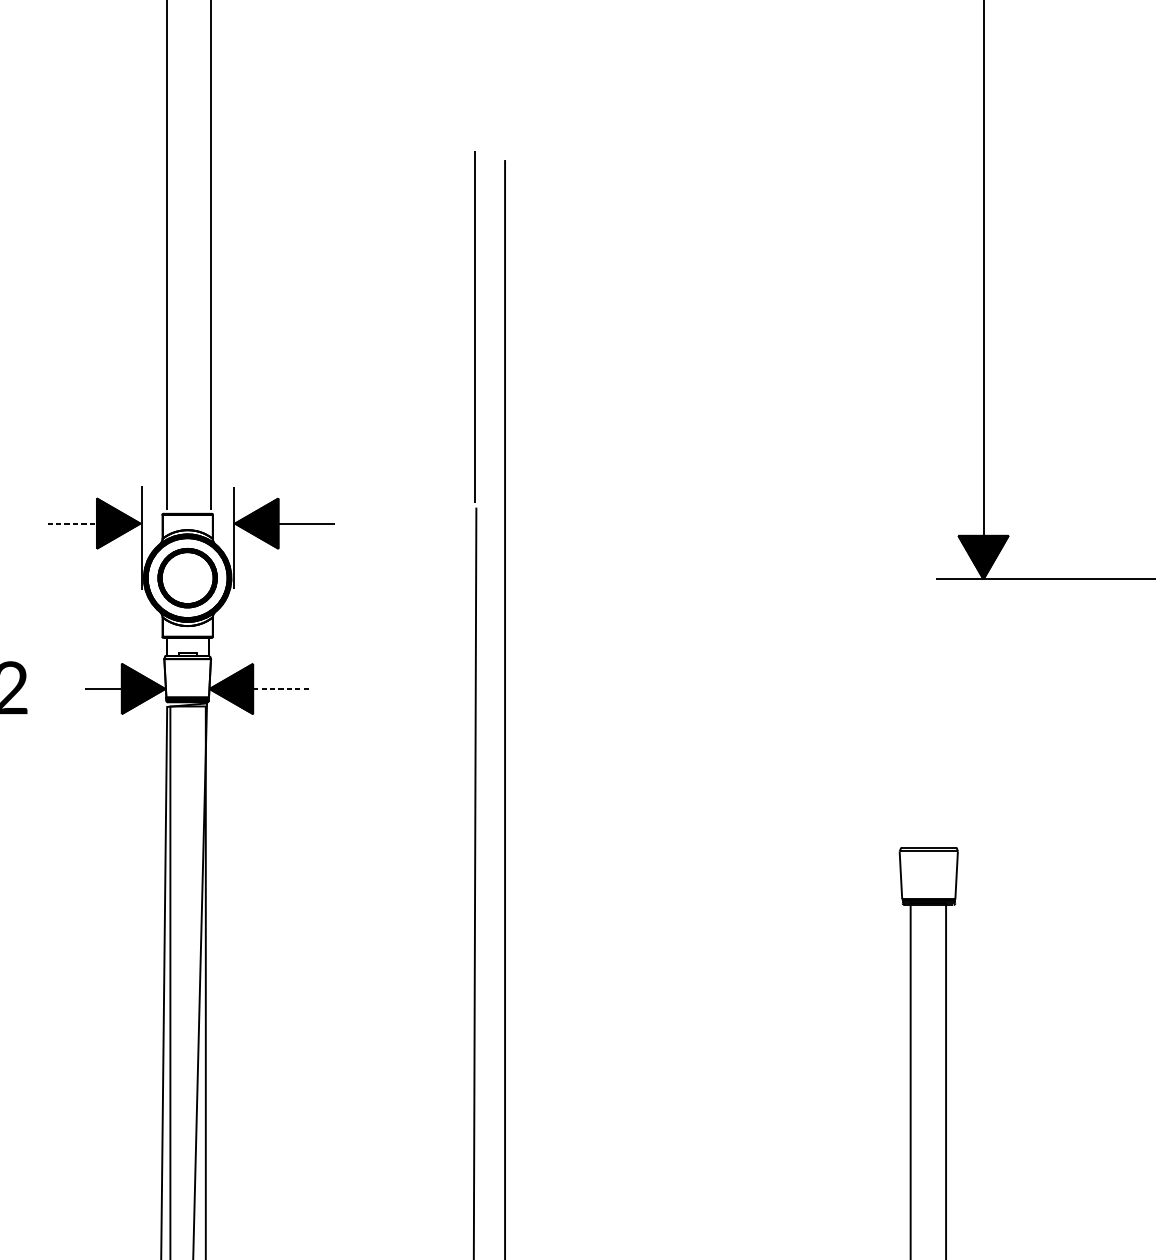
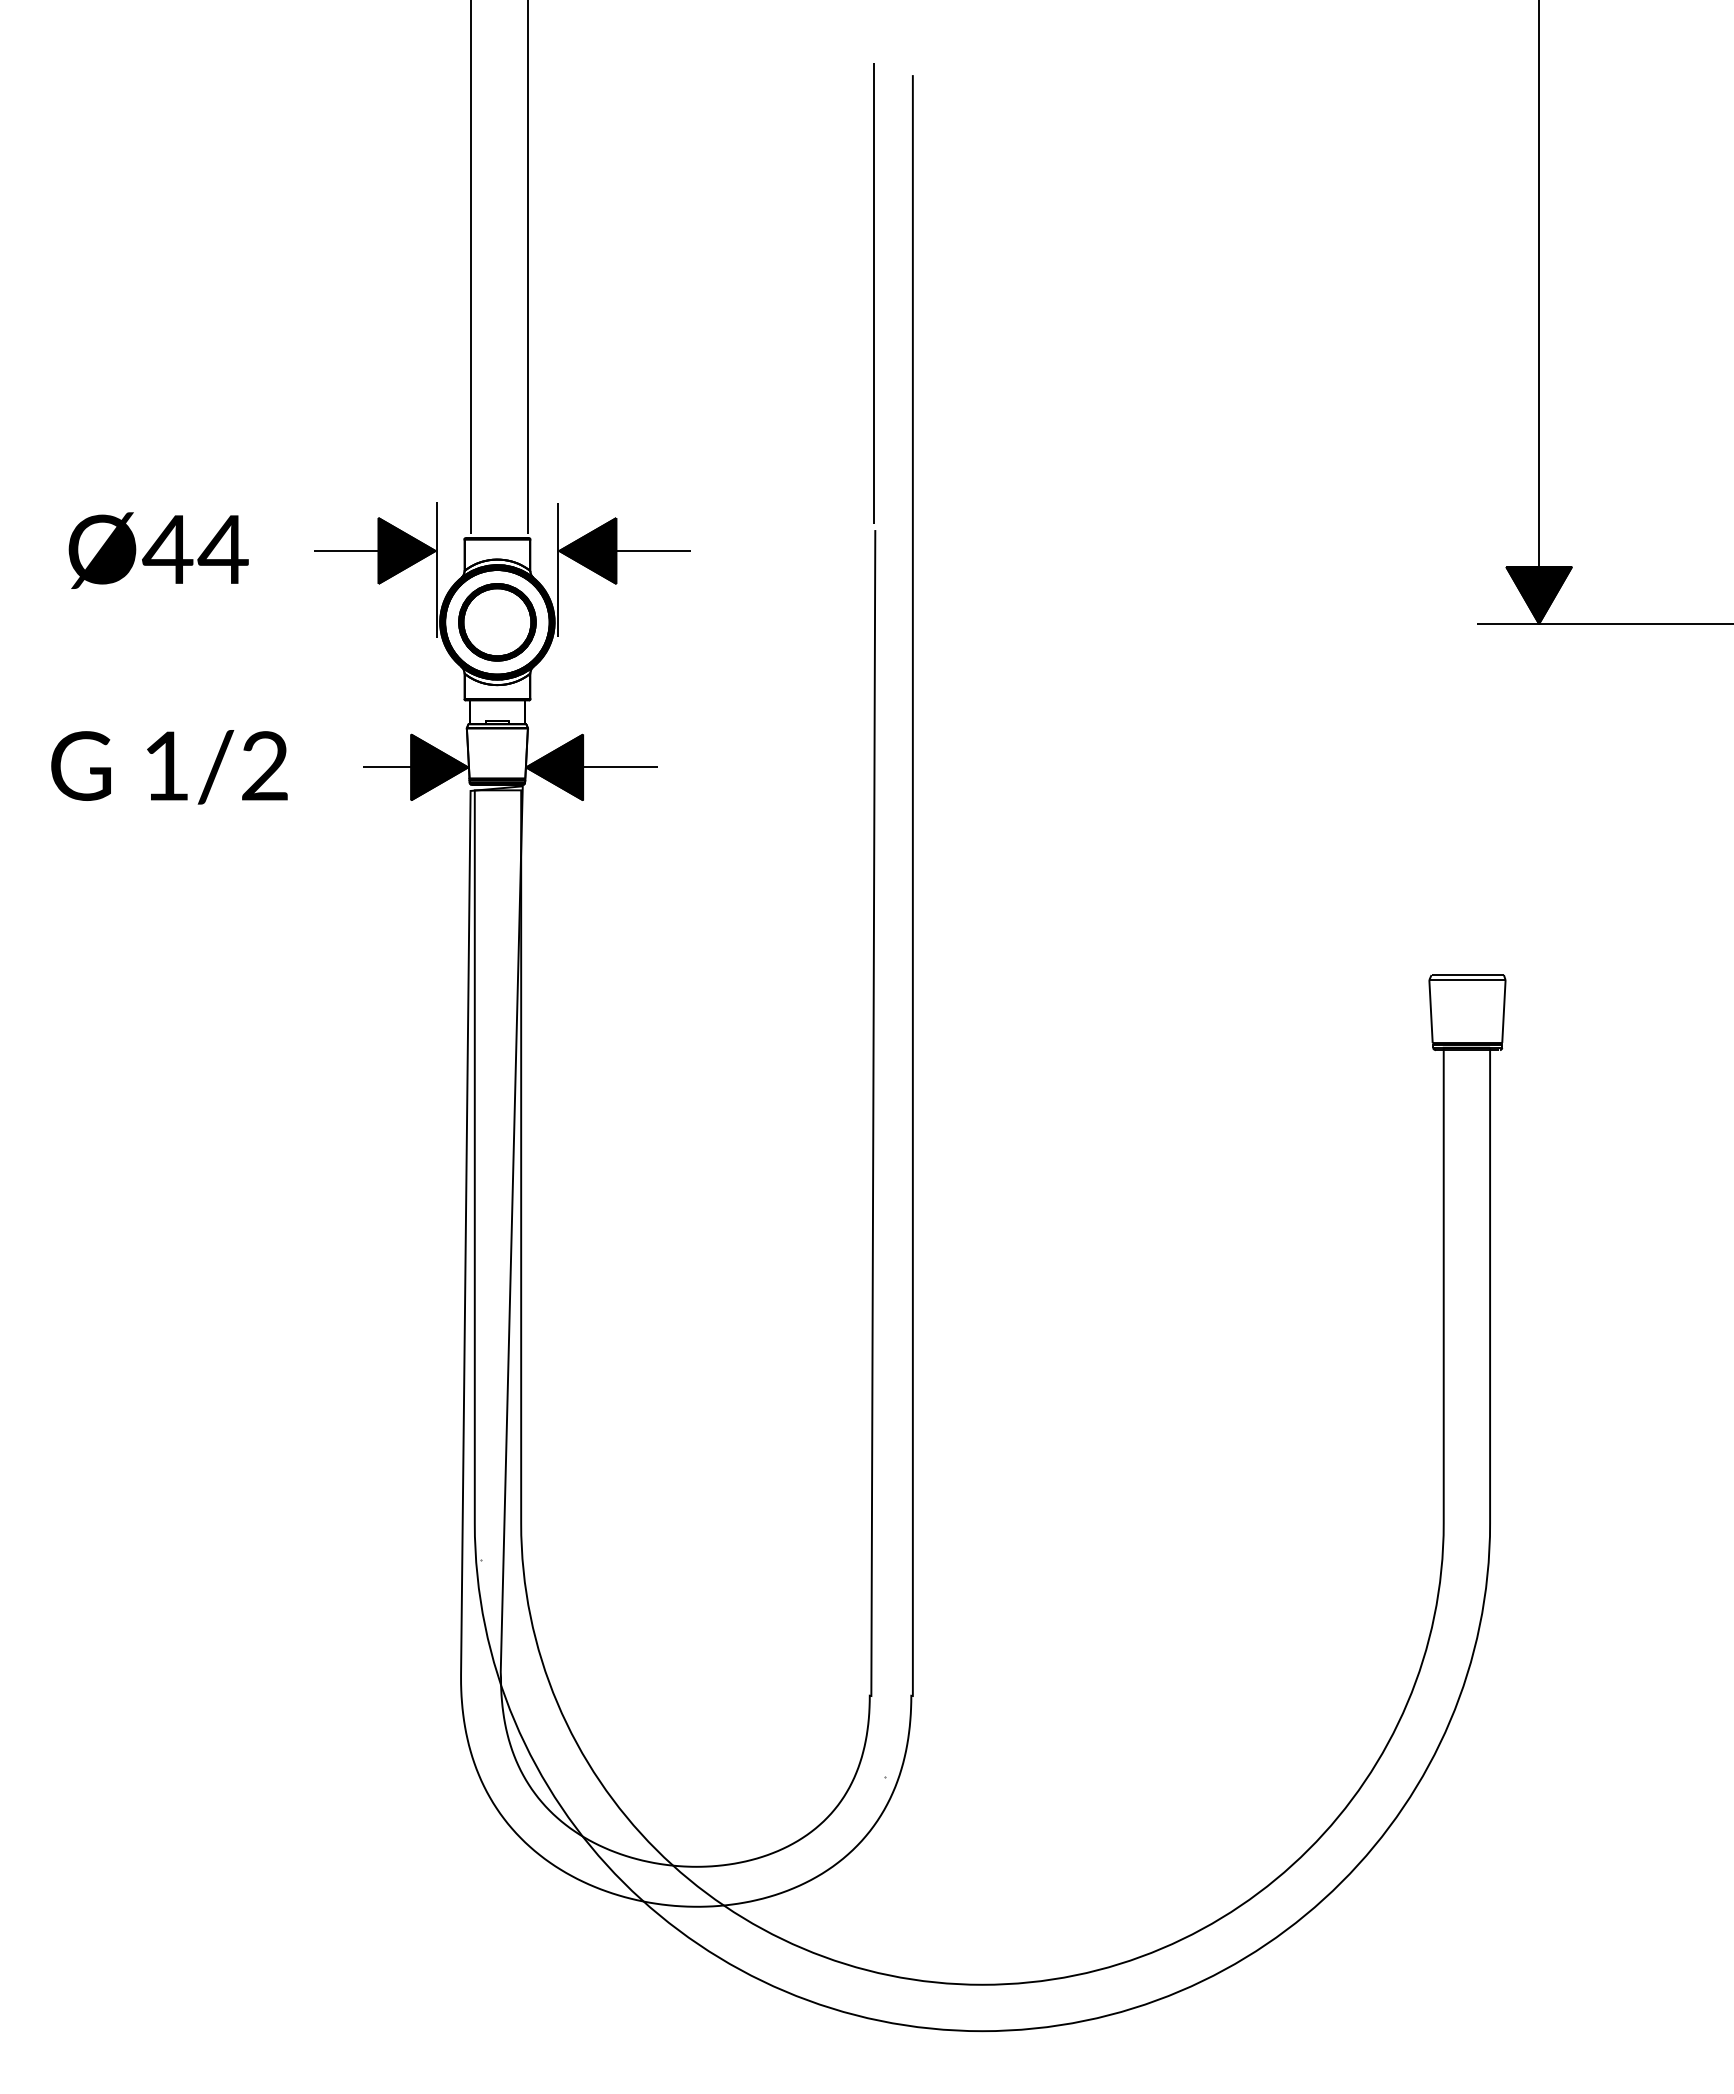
line: (72, 524) -> (346, 551), dashed -> solid
line: (281, 689) -> (620, 767), dashed -> solid

